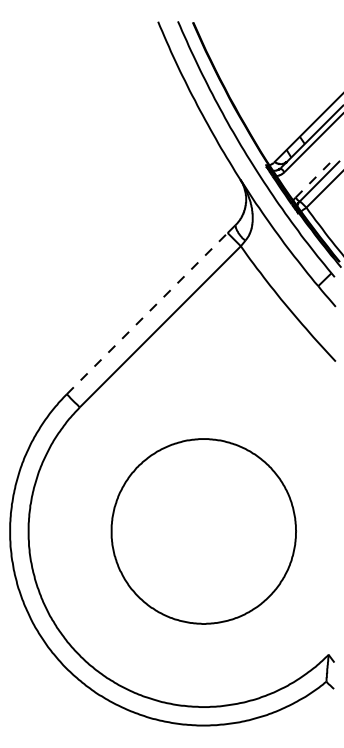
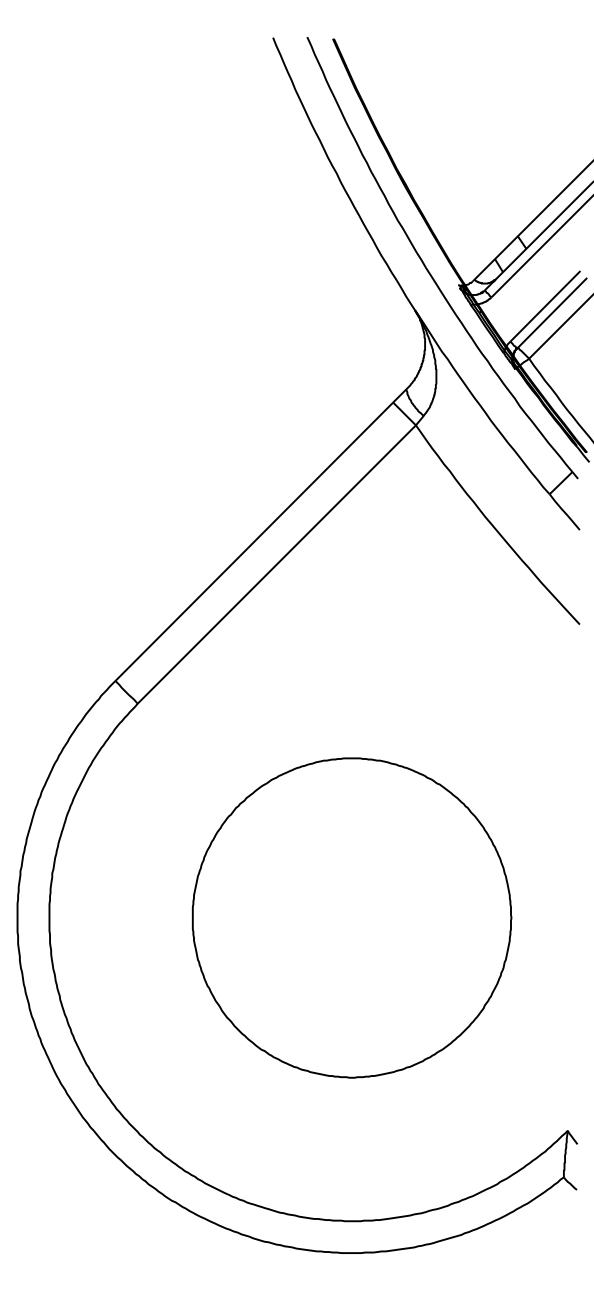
line: (315, 177) -> (544, 306), dashed -> solid
line: (147, 313) -> (254, 541), dashed -> solid

